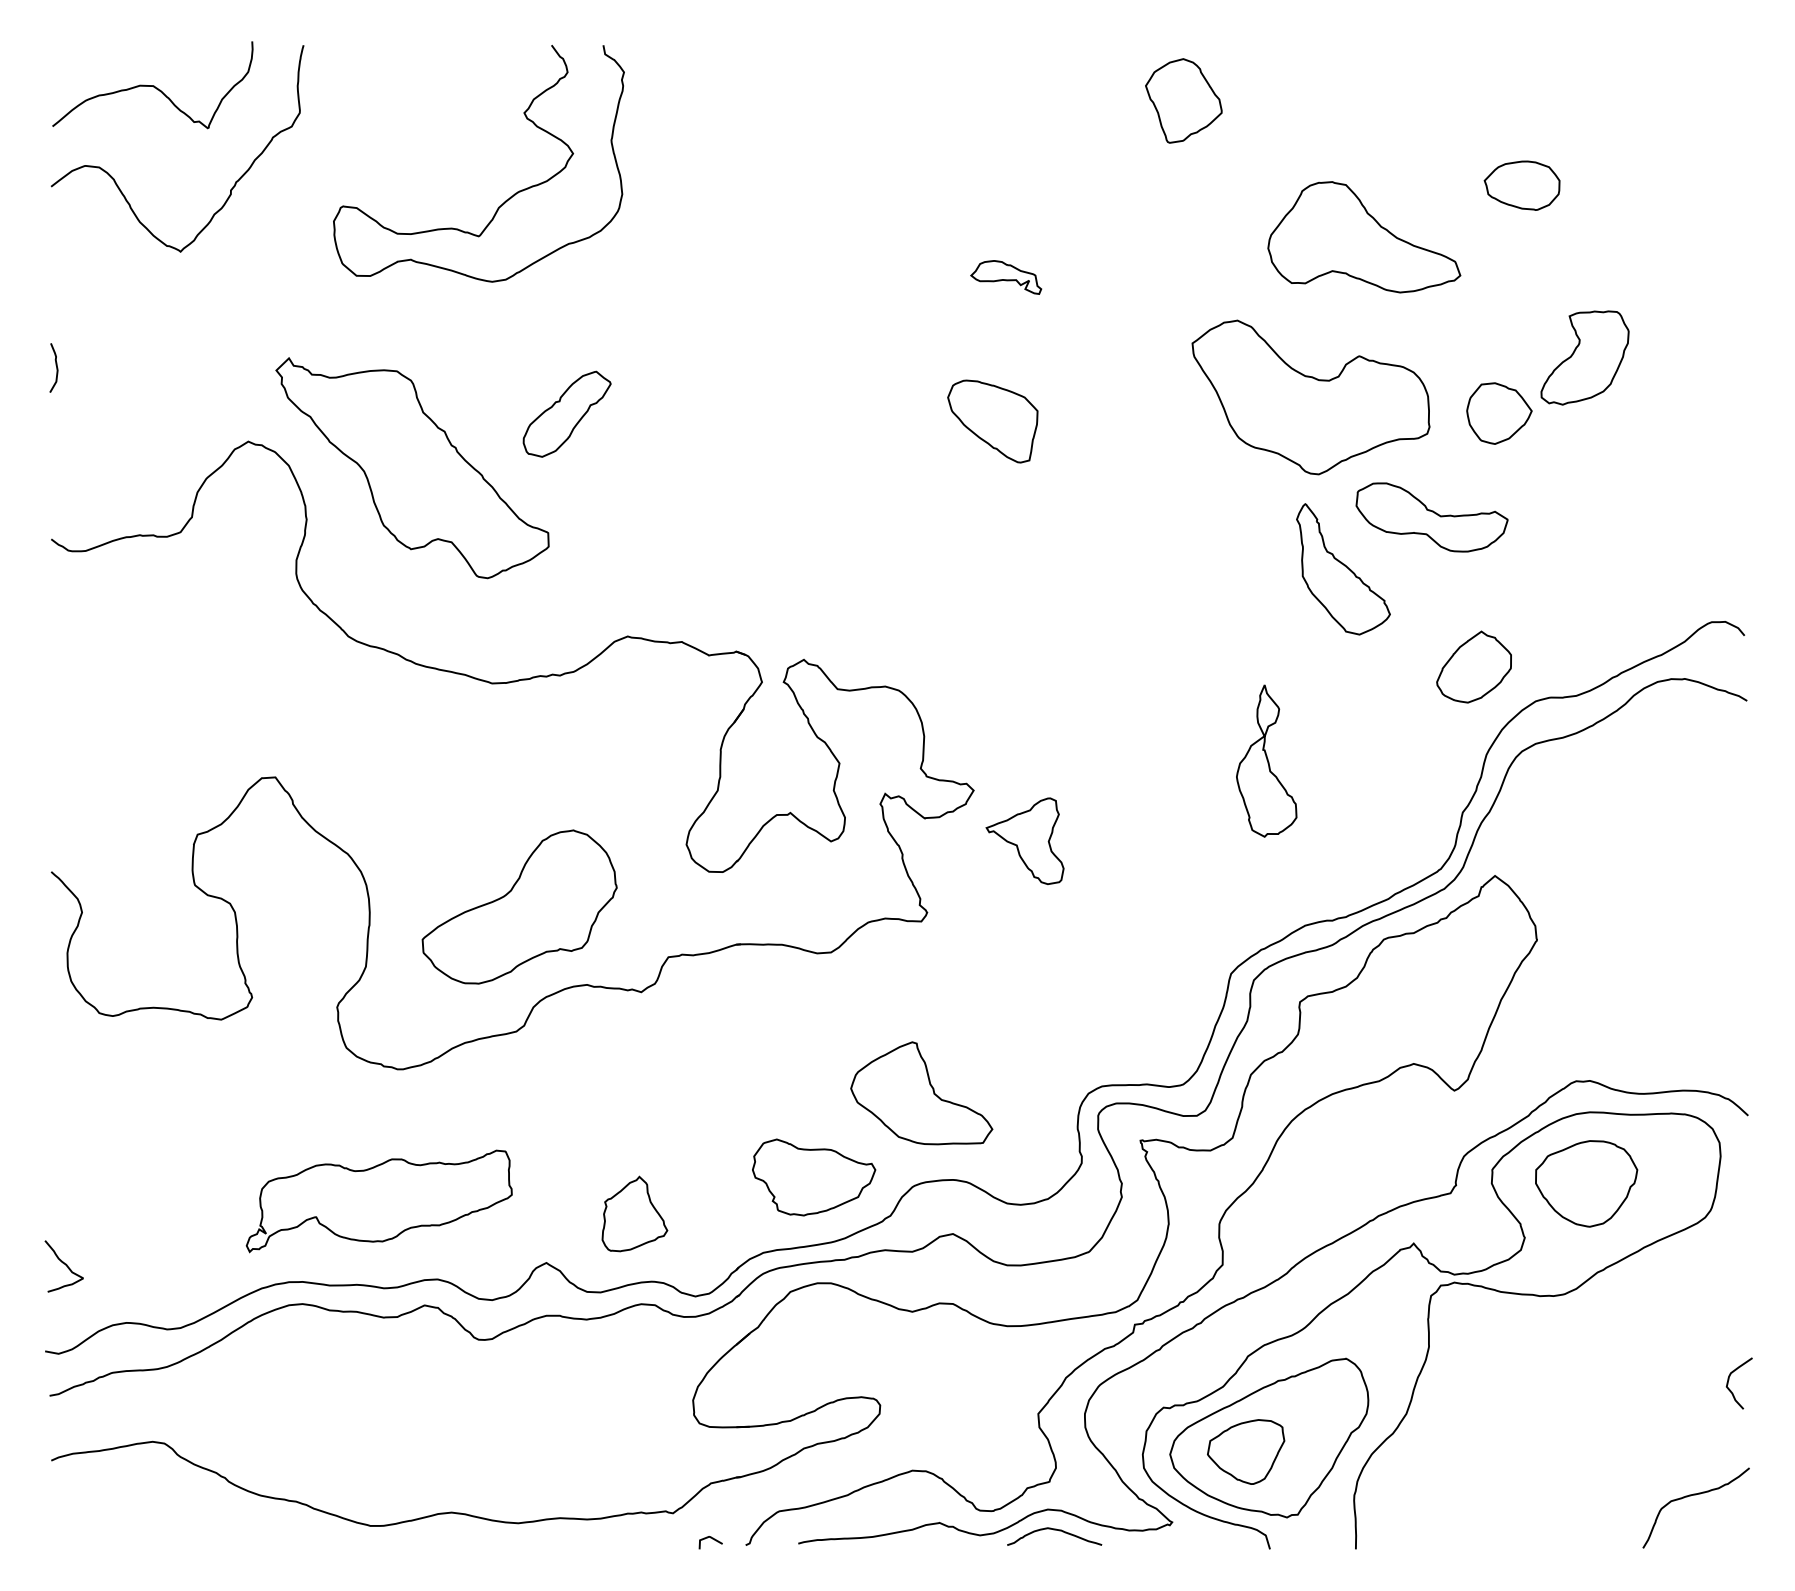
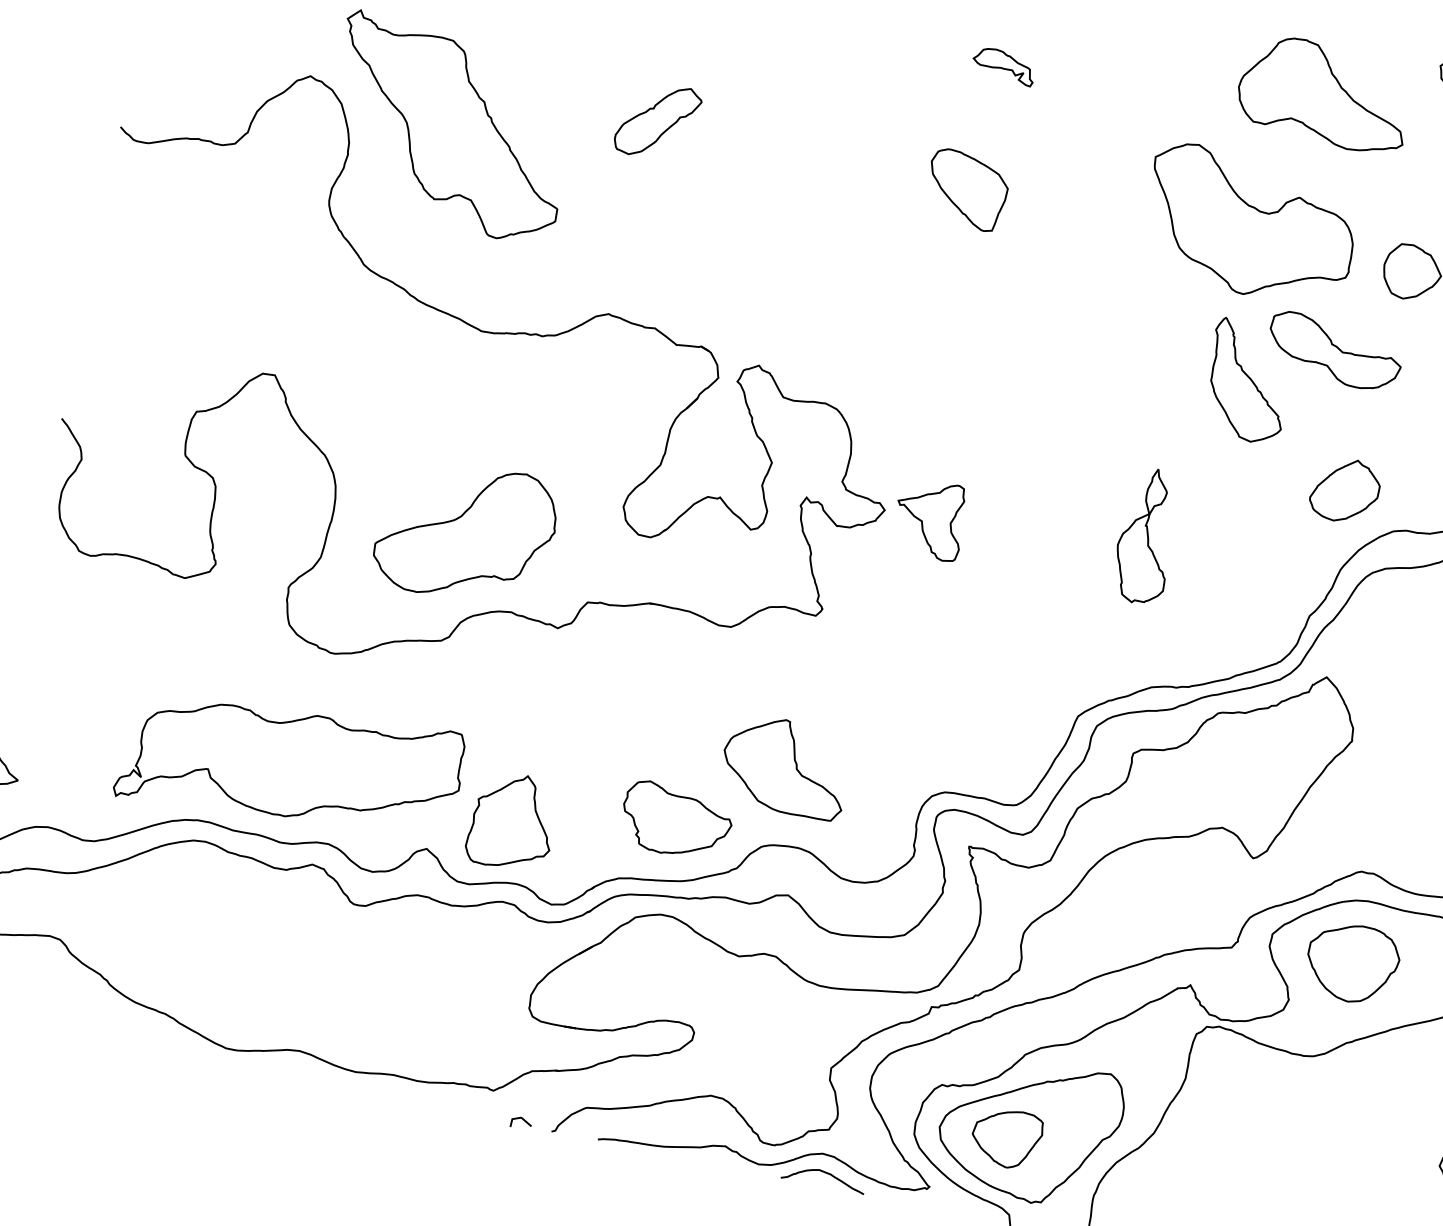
part: (566, 413) -> (657, 120), moved
part: (1024, 840) -> (929, 518), moved
part: (379, 1201) -> (291, 765), size x1.43
part: (634, 1213) -> (512, 821), size x1.43

